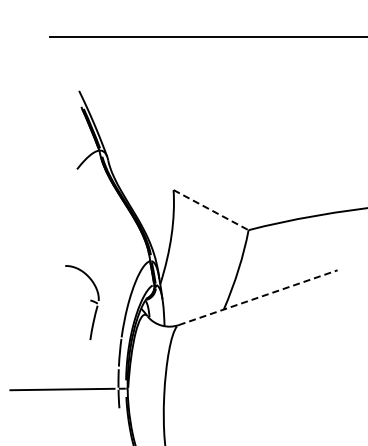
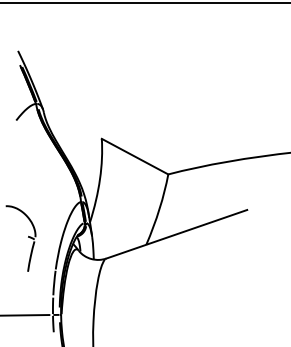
line: (211, 210) -> (135, 156), dashed -> solid
line: (258, 297) -> (177, 234), dashed -> solid

